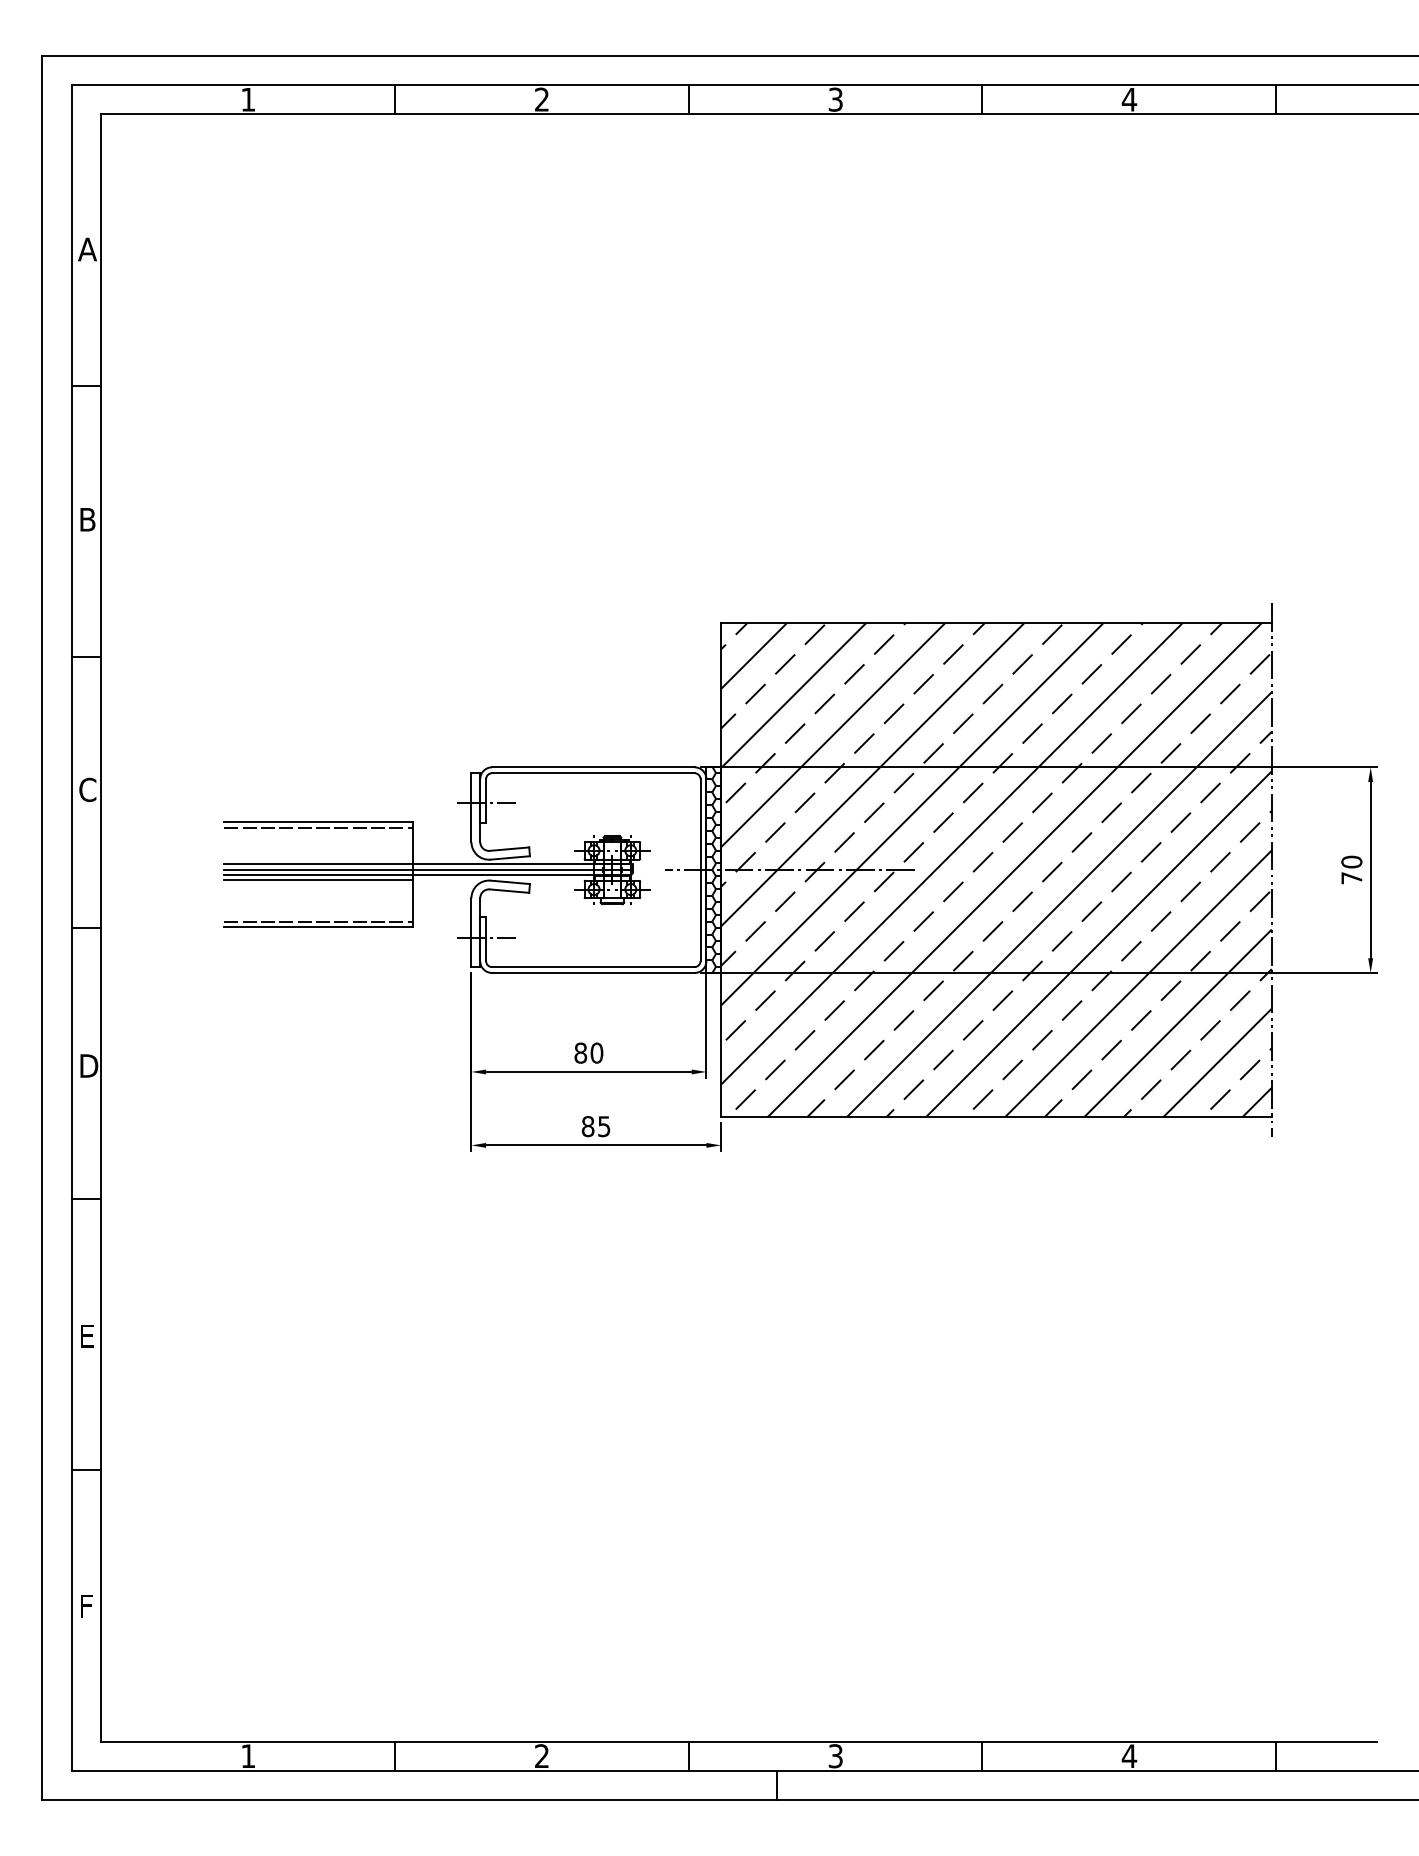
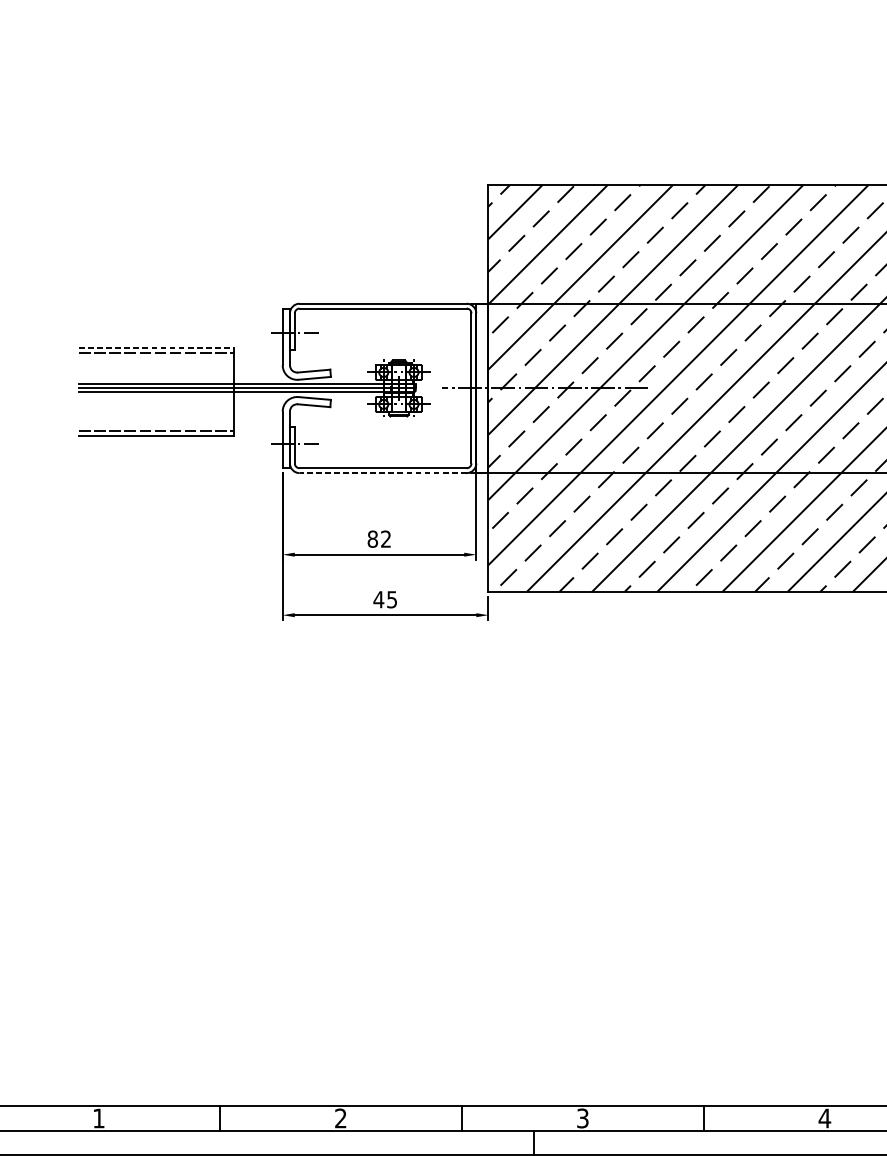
line: (318, 821) -> (156, 348), solid -> dashed
hatch: (713, 869) -> (482, 387), removed
line: (318, 880) -> (156, 396), removed
line: (592, 972) -> (382, 472), solid -> dashed
text: (596, 1052) -> (385, 538), 80 -> 82
text: (587, 1126) -> (378, 599), 85 -> 45

